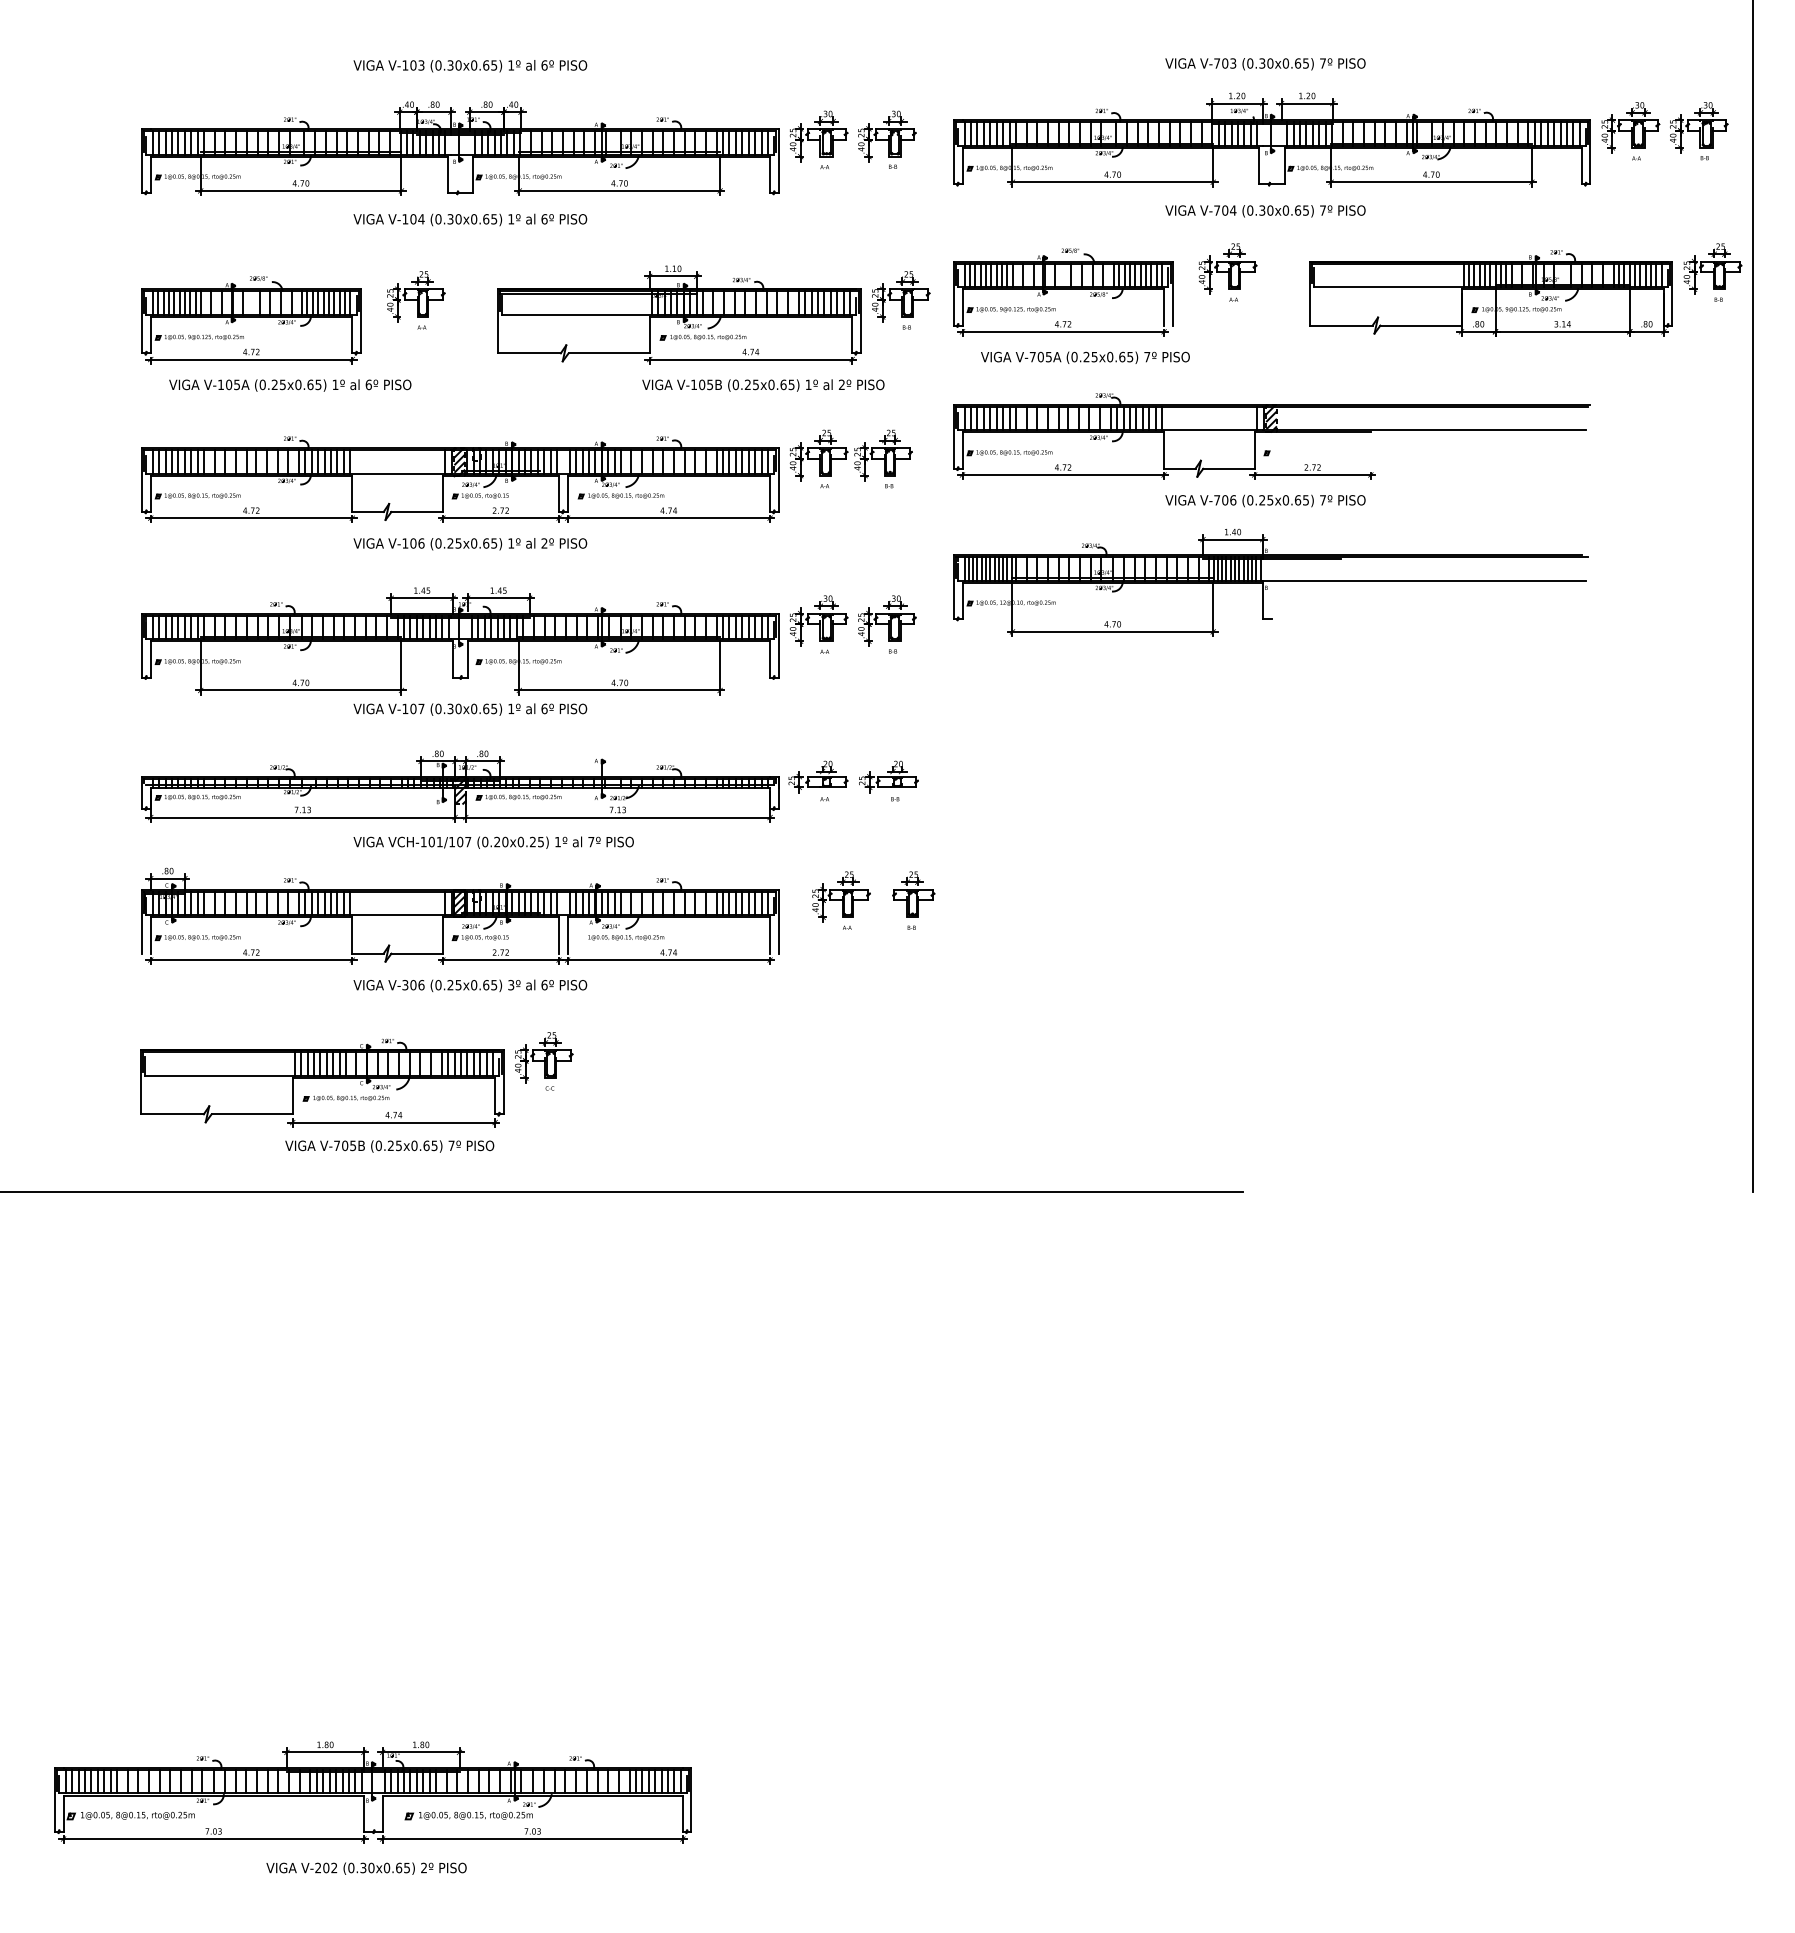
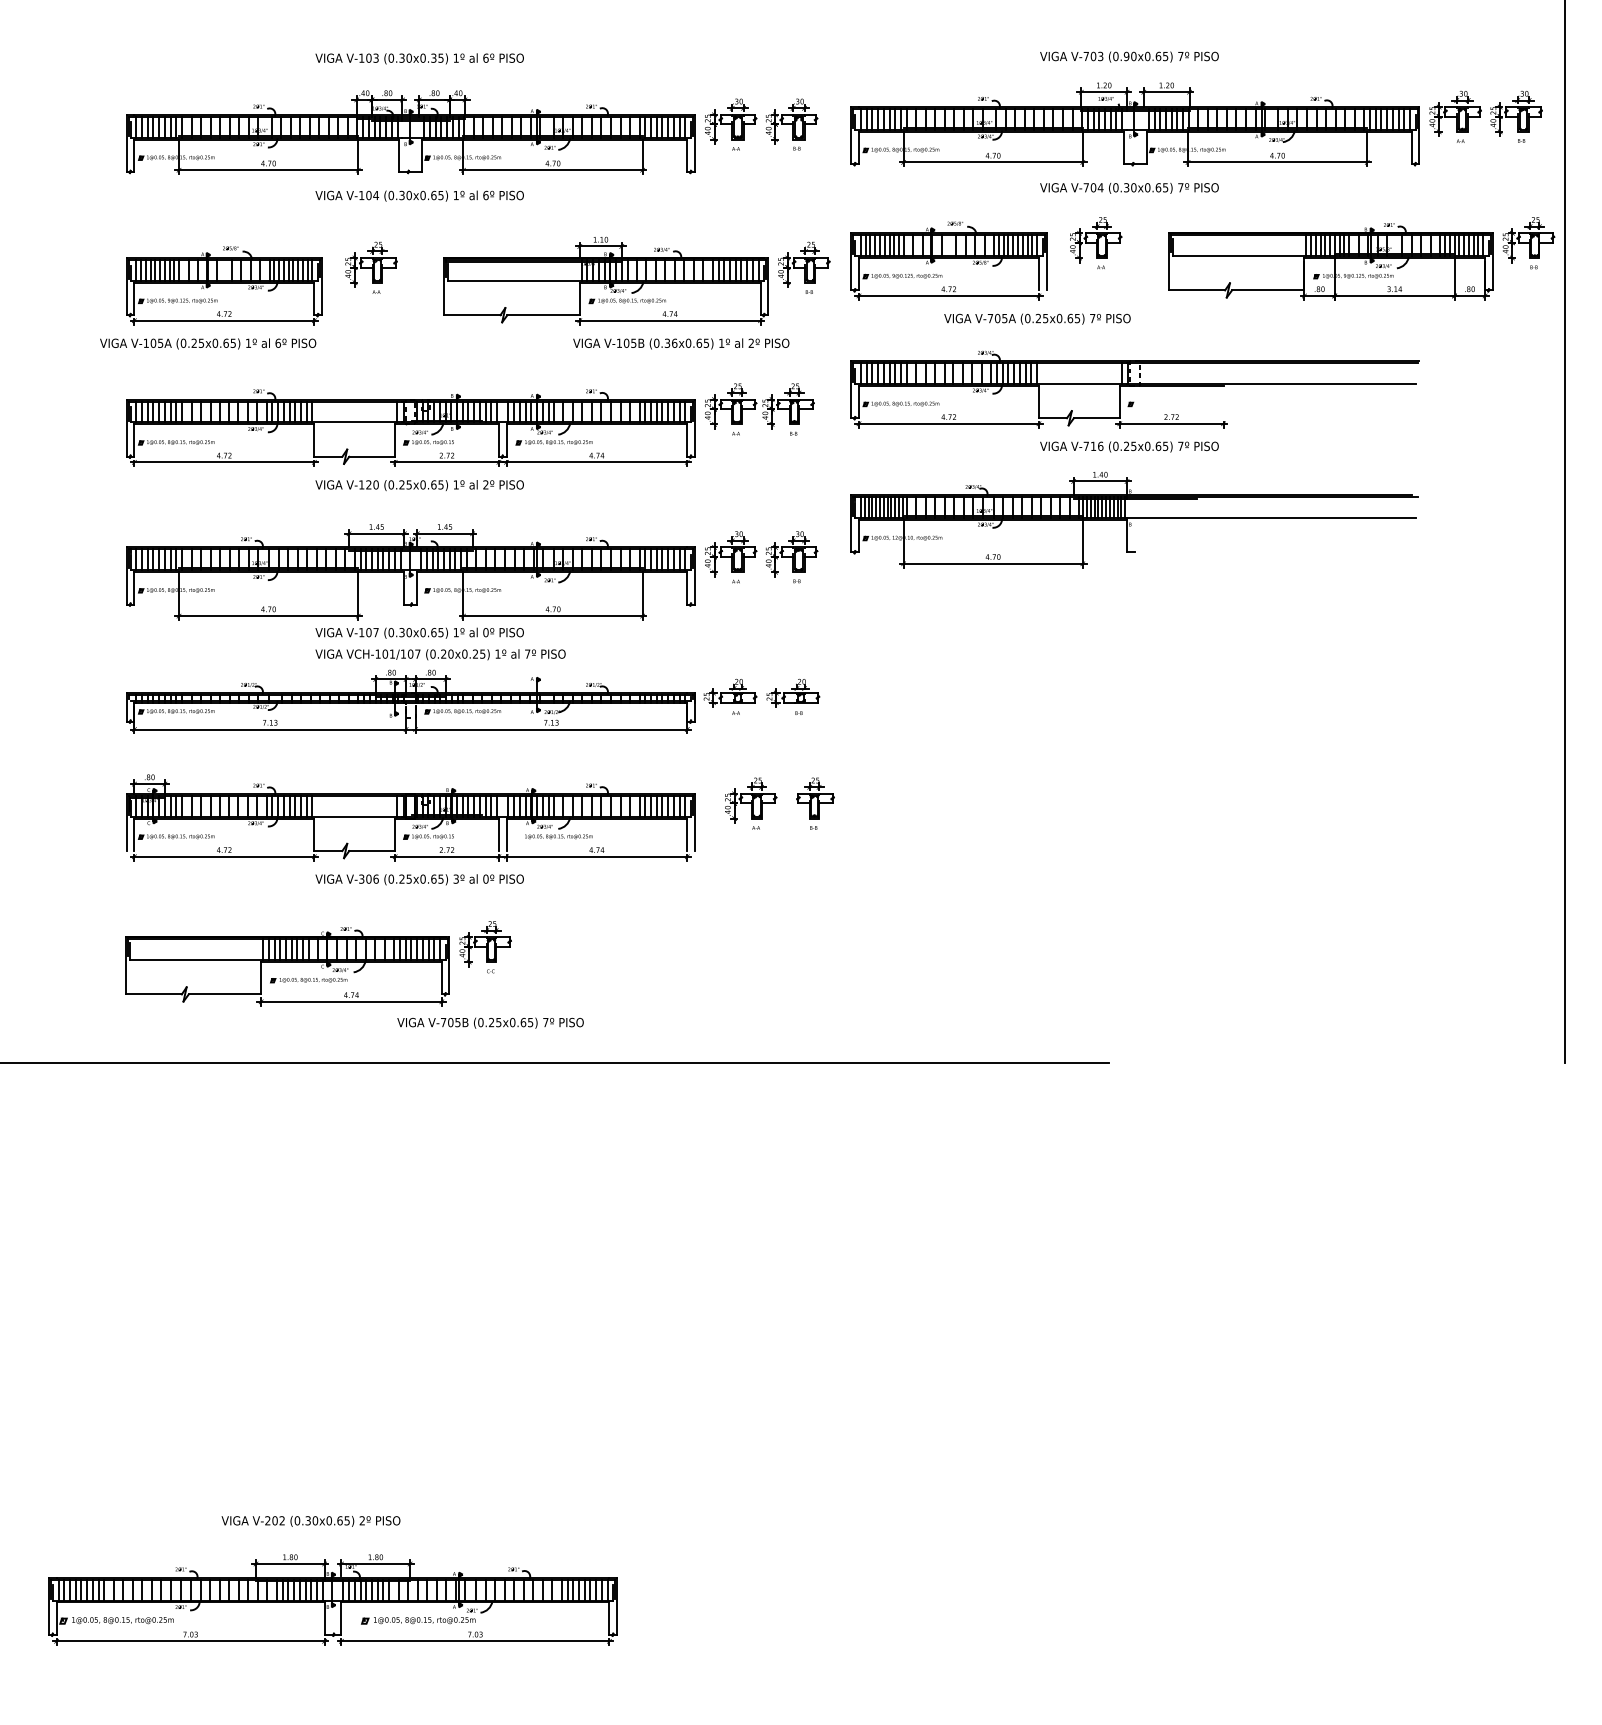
text: (1262, 63) -> (1126, 56), (0.30x0.65) -> (0.90x0.65)
text: (486, 65) -> (434, 58), (0.30x0.65) -> (0.30x0.35)
text: (1085, 357) -> (1037, 318), moved
text: (752, 384) -> (671, 343), (0.25x0.65) -> (0.36x0.65)
text: (290, 385) -> (208, 343), moved
hatch: (1271, 418) -> (1134, 373), removed
hatch: (459, 461) -> (410, 411), removed
text: (1225, 500) -> (1093, 446), V-706 -> V-716
text: (417, 543) -> (372, 484), V-106 -> V-120
text: (544, 708) -> (485, 632), 6º -> 0º
hatch: (460, 790) -> (410, 705), removed
text: (493, 842) -> (440, 654), moved
hatch: (459, 903) -> (410, 806), removed
text: (544, 984) -> (485, 878), 6º -> 0º
text: (389, 1146) -> (490, 1023), moved
text: (366, 1868) -> (310, 1521), moved

